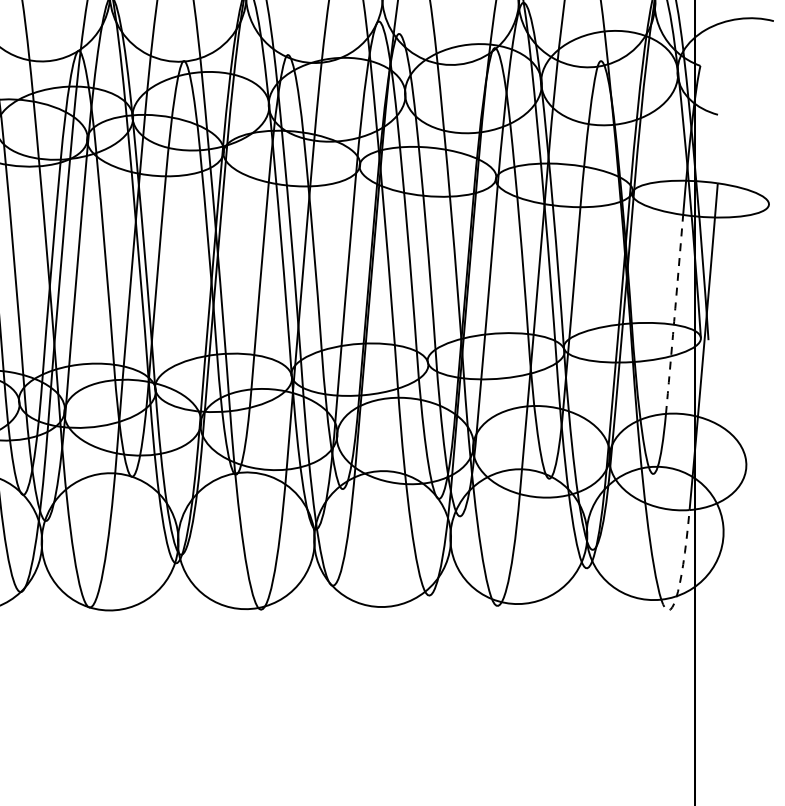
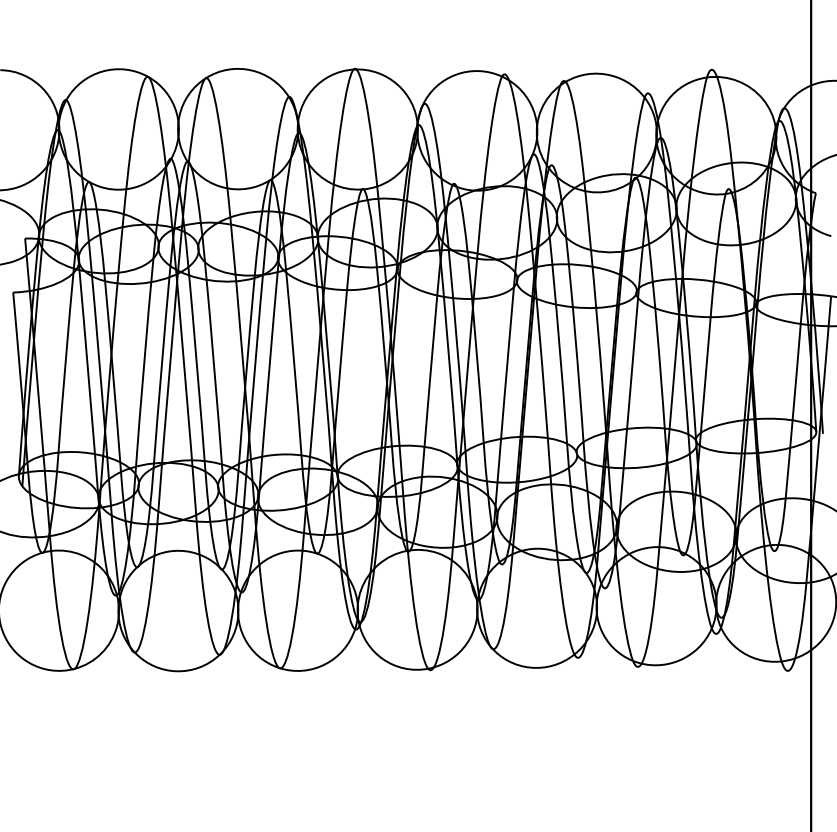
arc: (674, 318) -> (793, 414), dashed -> solid
arc: (680, 576) -> (798, 641), dashed -> solid

